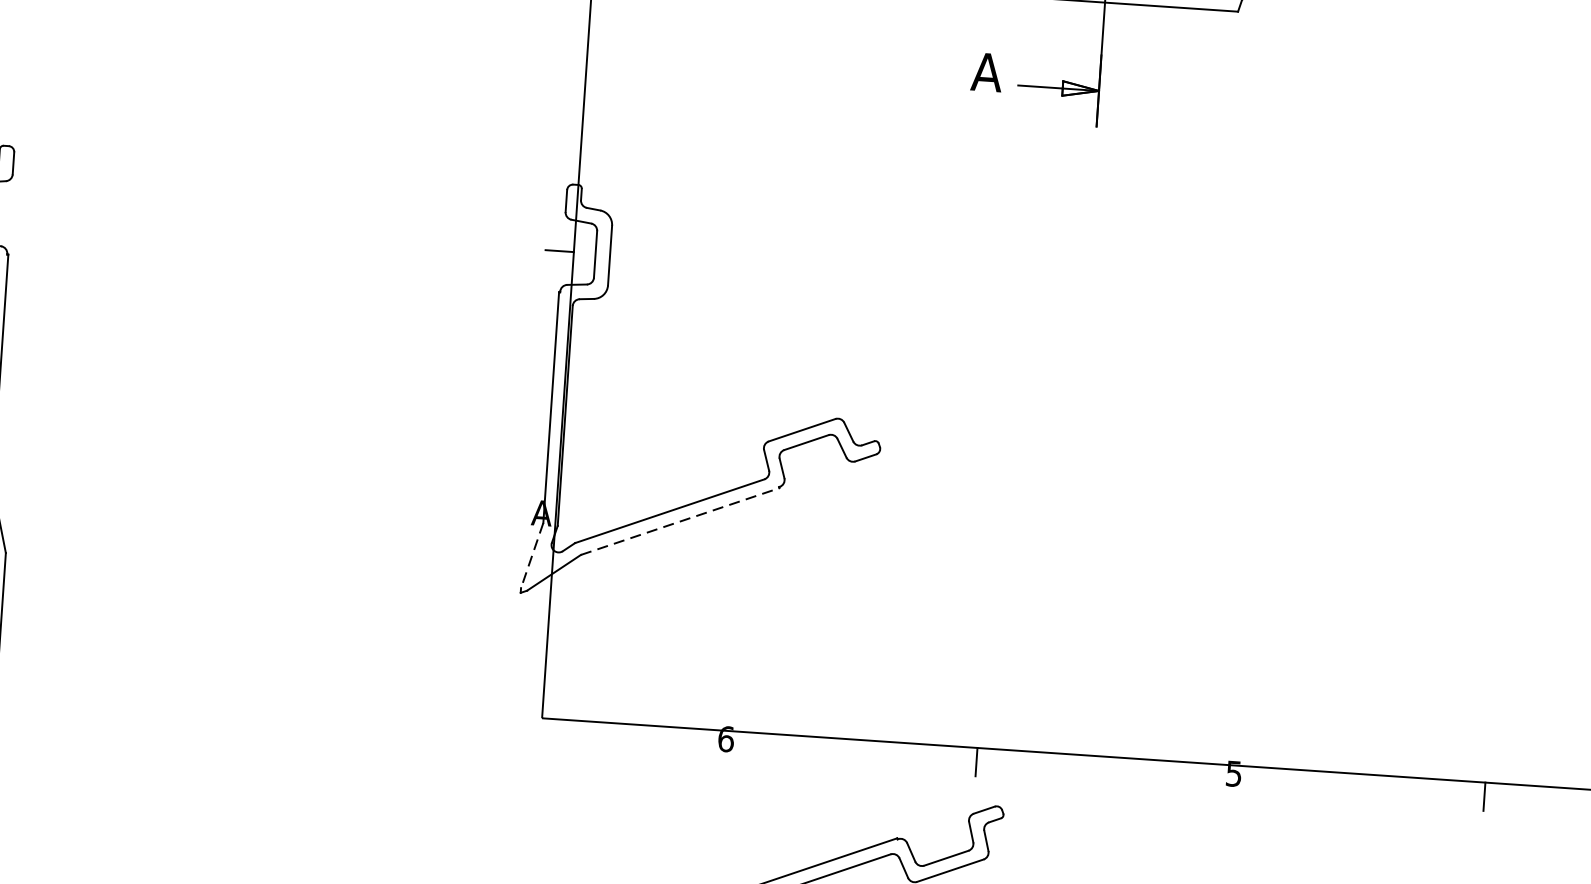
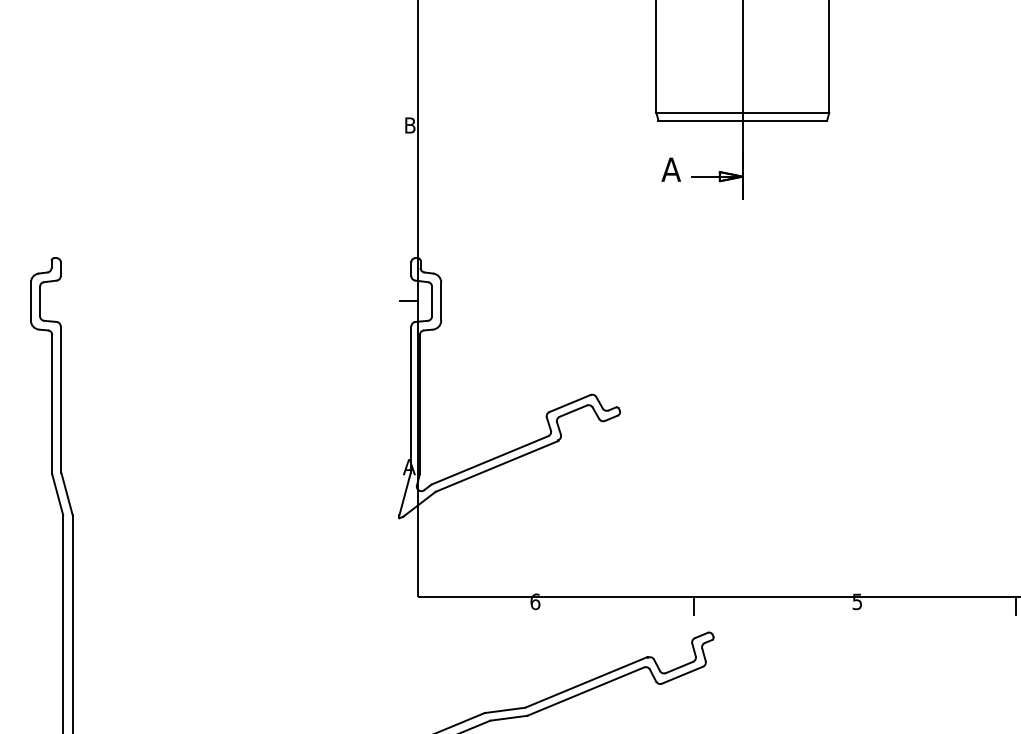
line: (680, 521) -> (497, 466), dashed -> solid
line: (532, 555) -> (405, 494), dashed -> solid

